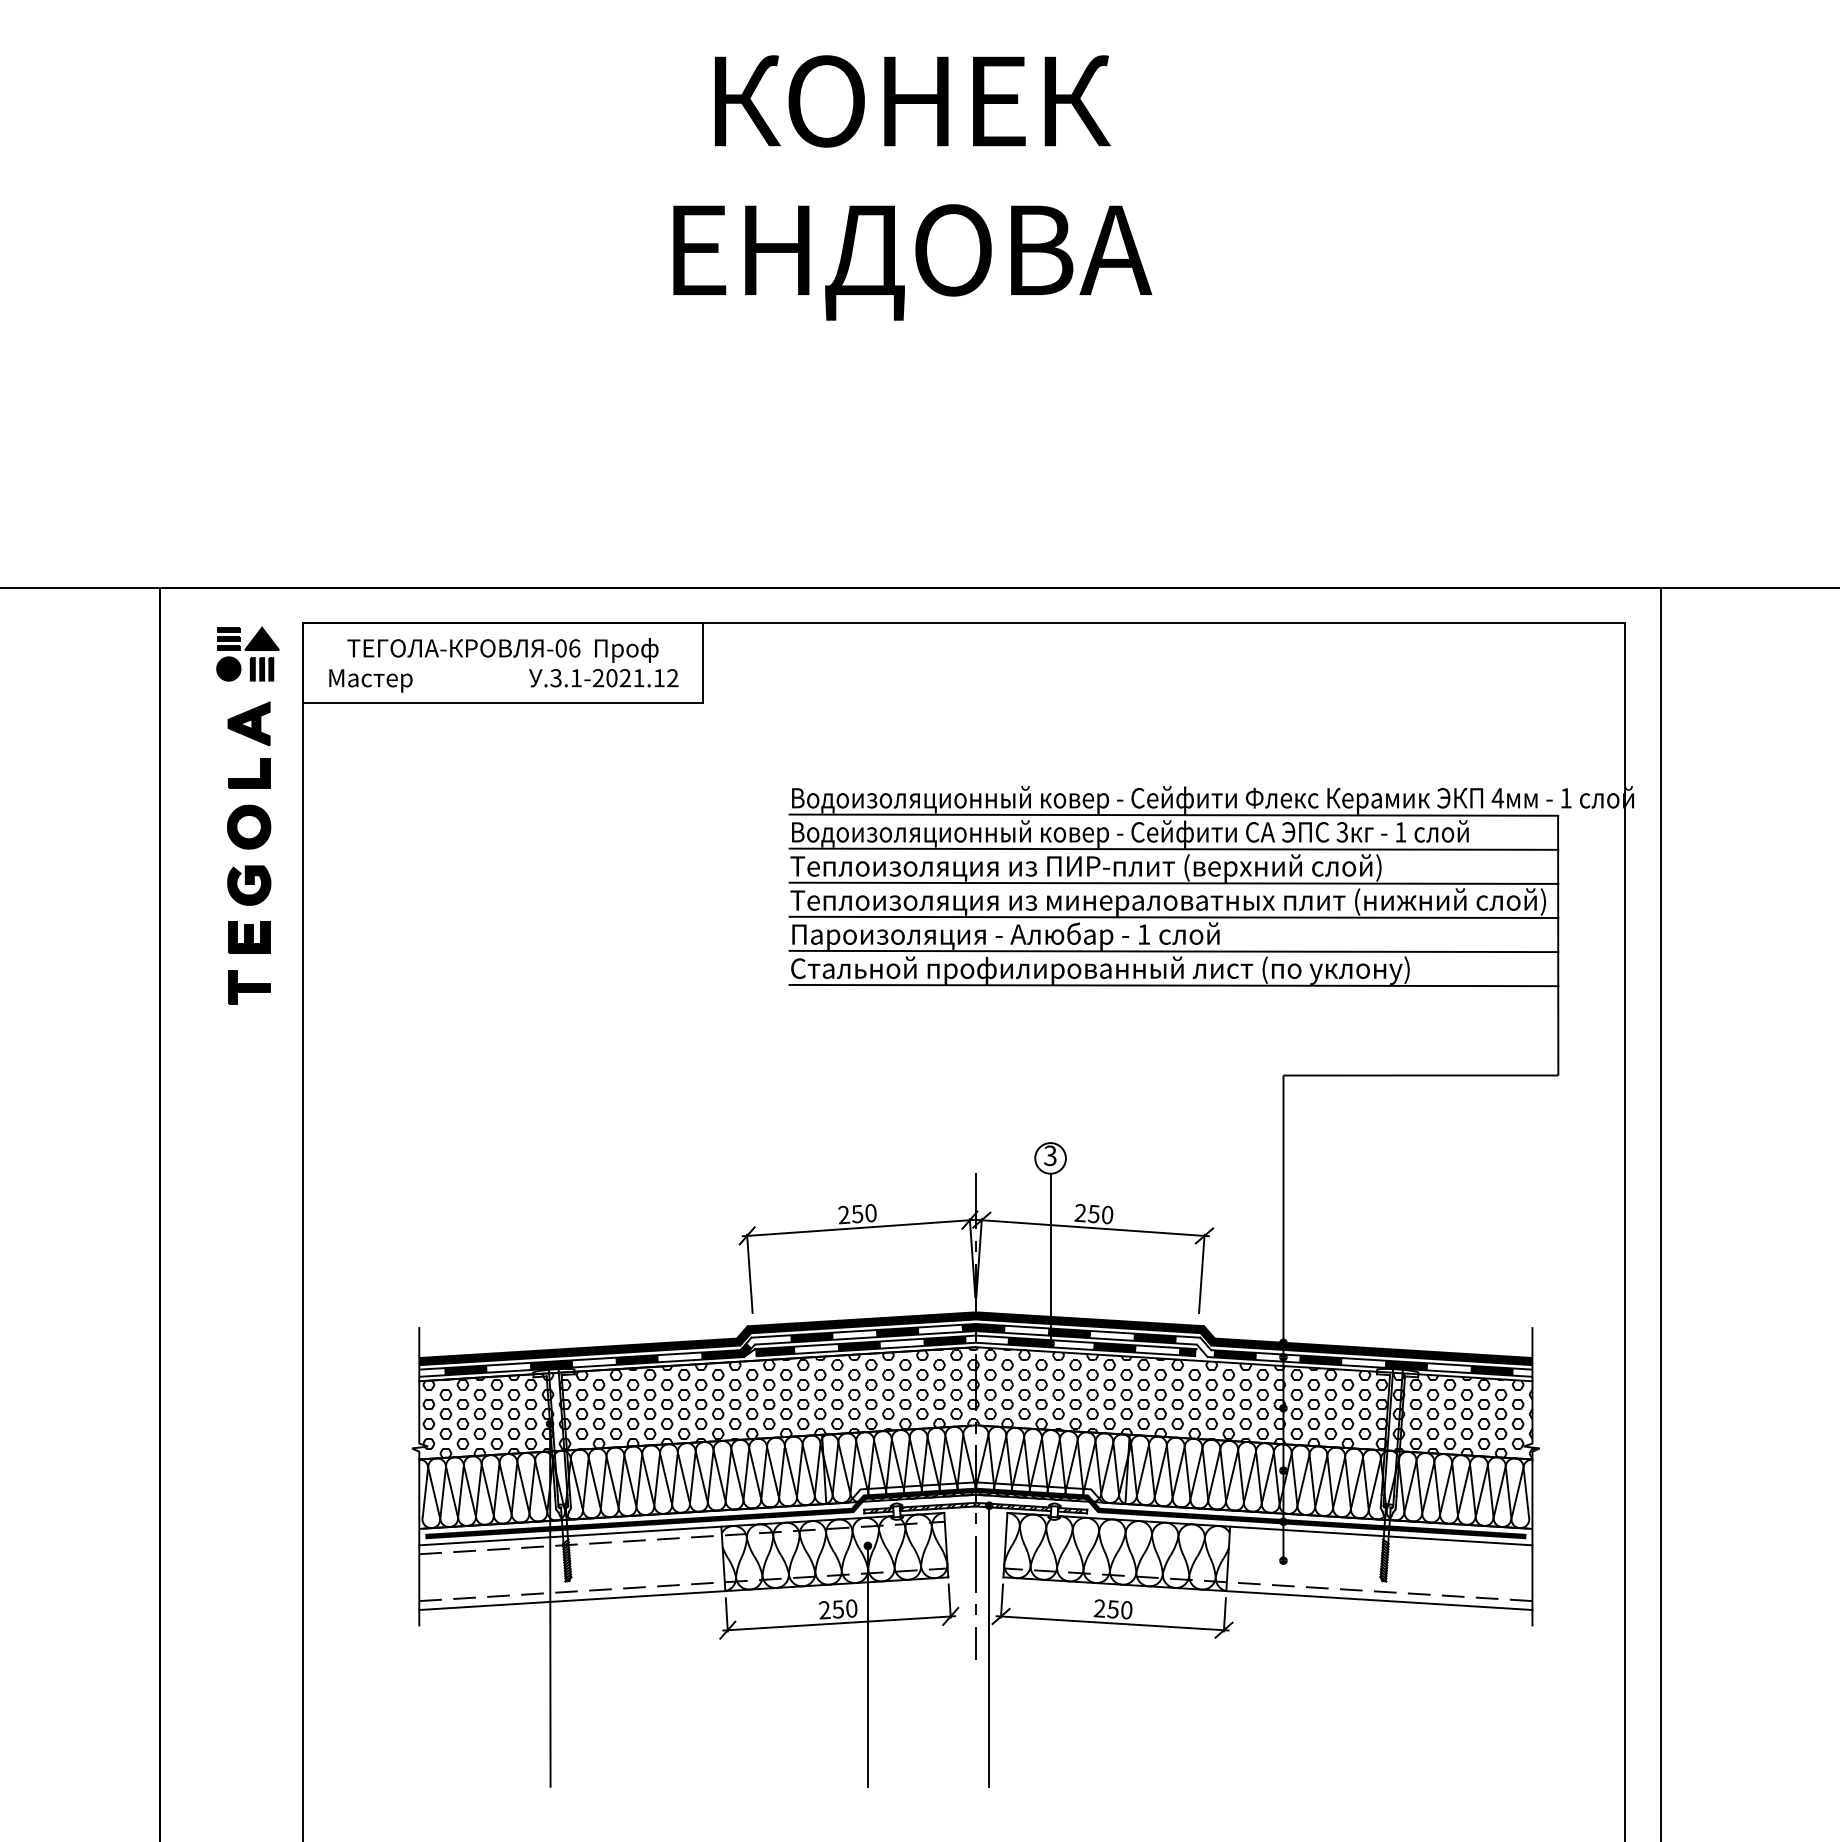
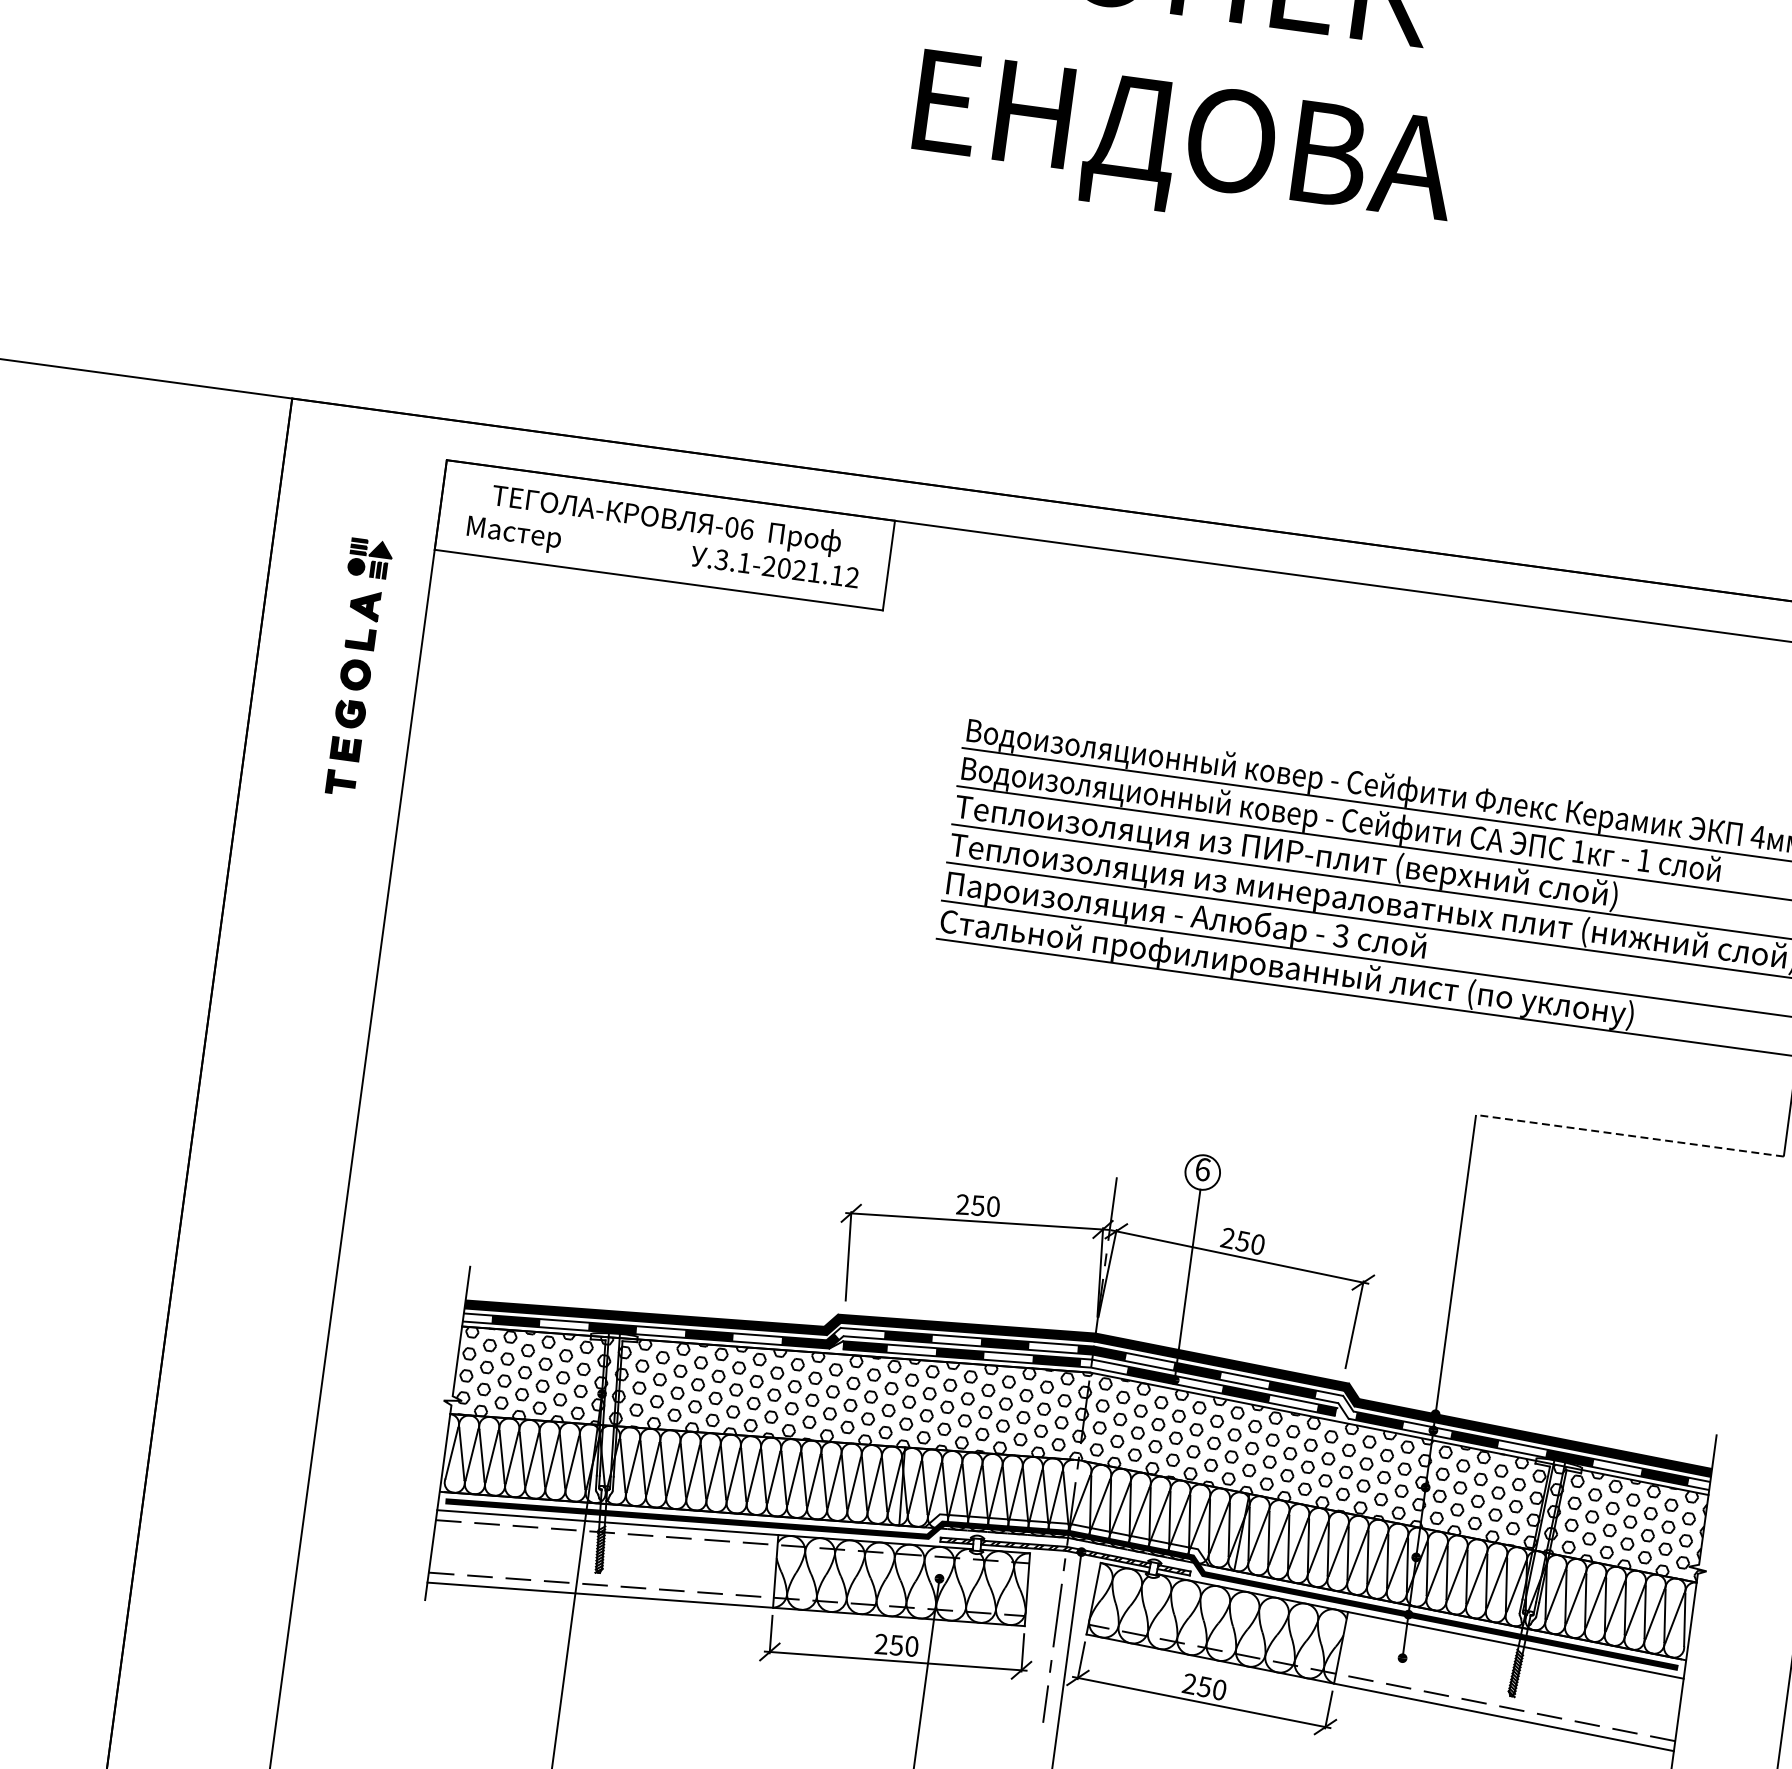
part: (247, 815) -> (355, 666), size x0.6
text: (1341, 832) -> (1577, 851), 3 -> 1
text: (1143, 934) -> (1340, 935), 1 -> 3
line: (1420, 1075) -> (1629, 1135), solid -> dashed
text: (1050, 1155) -> (1203, 1169), 3 -> 6

